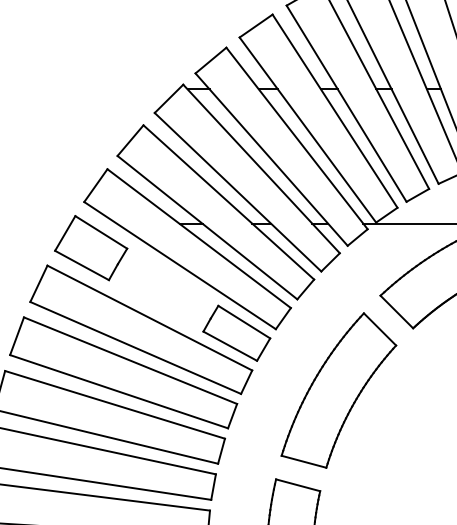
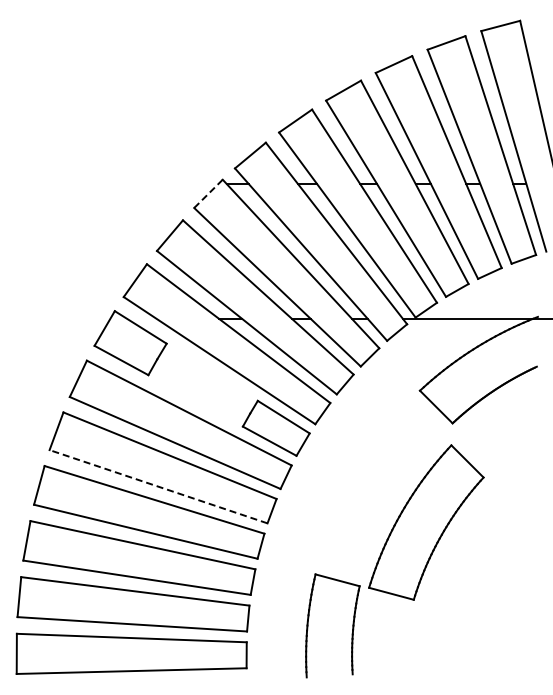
line: (169, 98) -> (208, 193), solid -> dashed
part: (339, 390) -> (426, 522), moved
line: (119, 391) -> (158, 486), solid -> dashed

